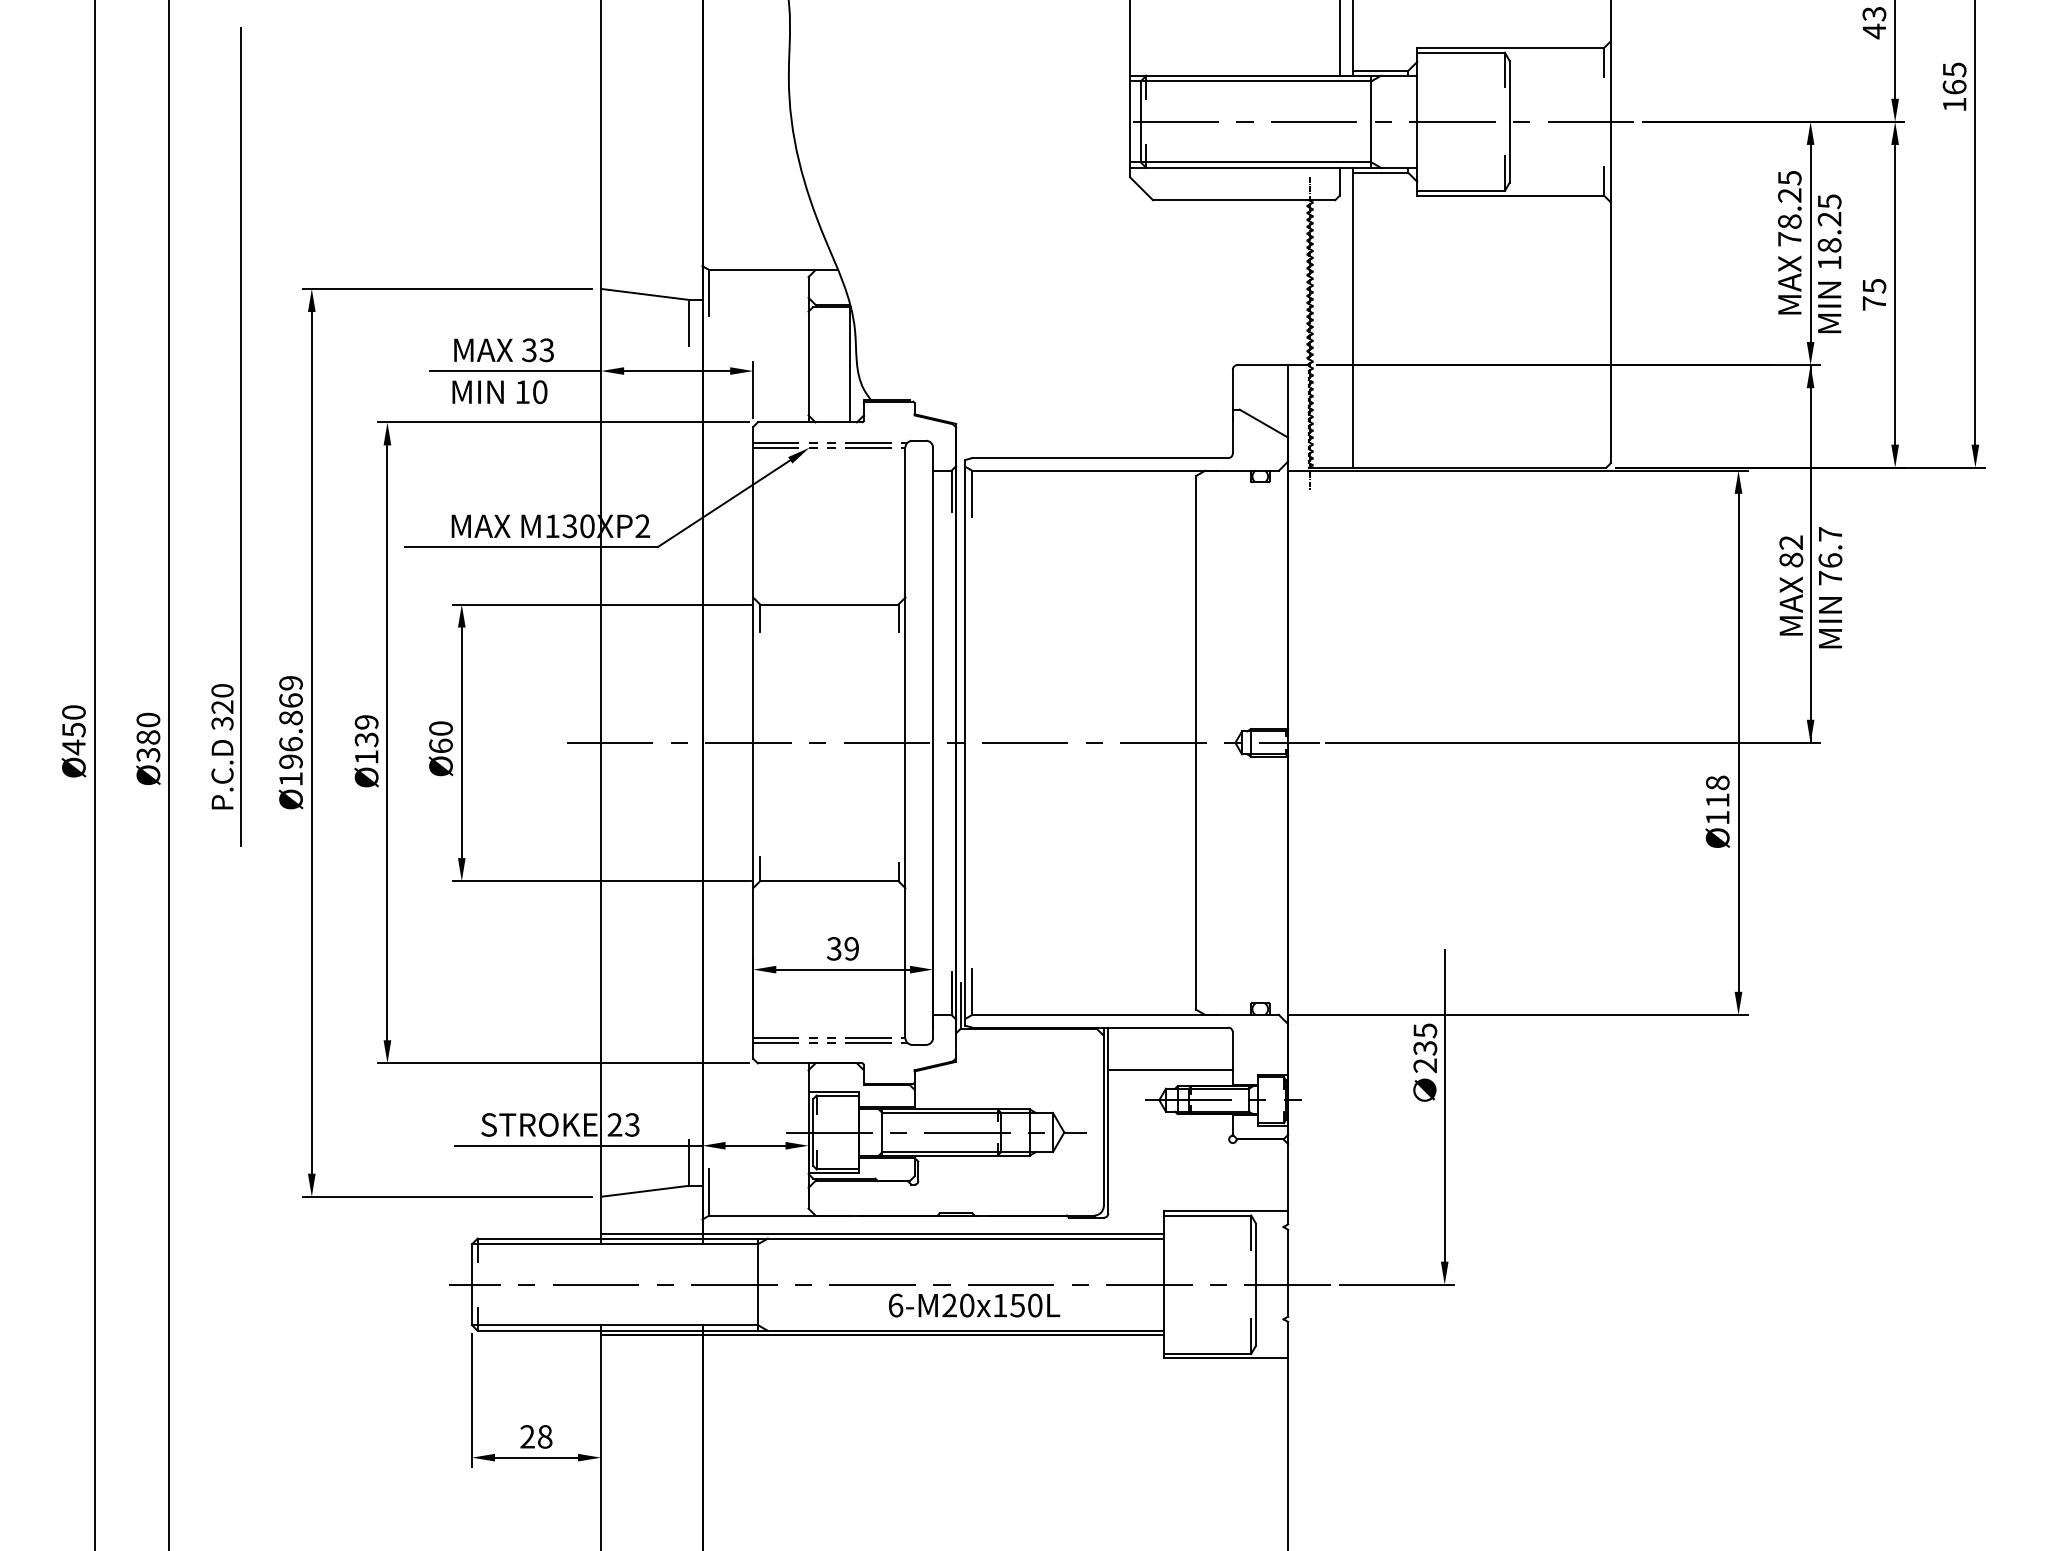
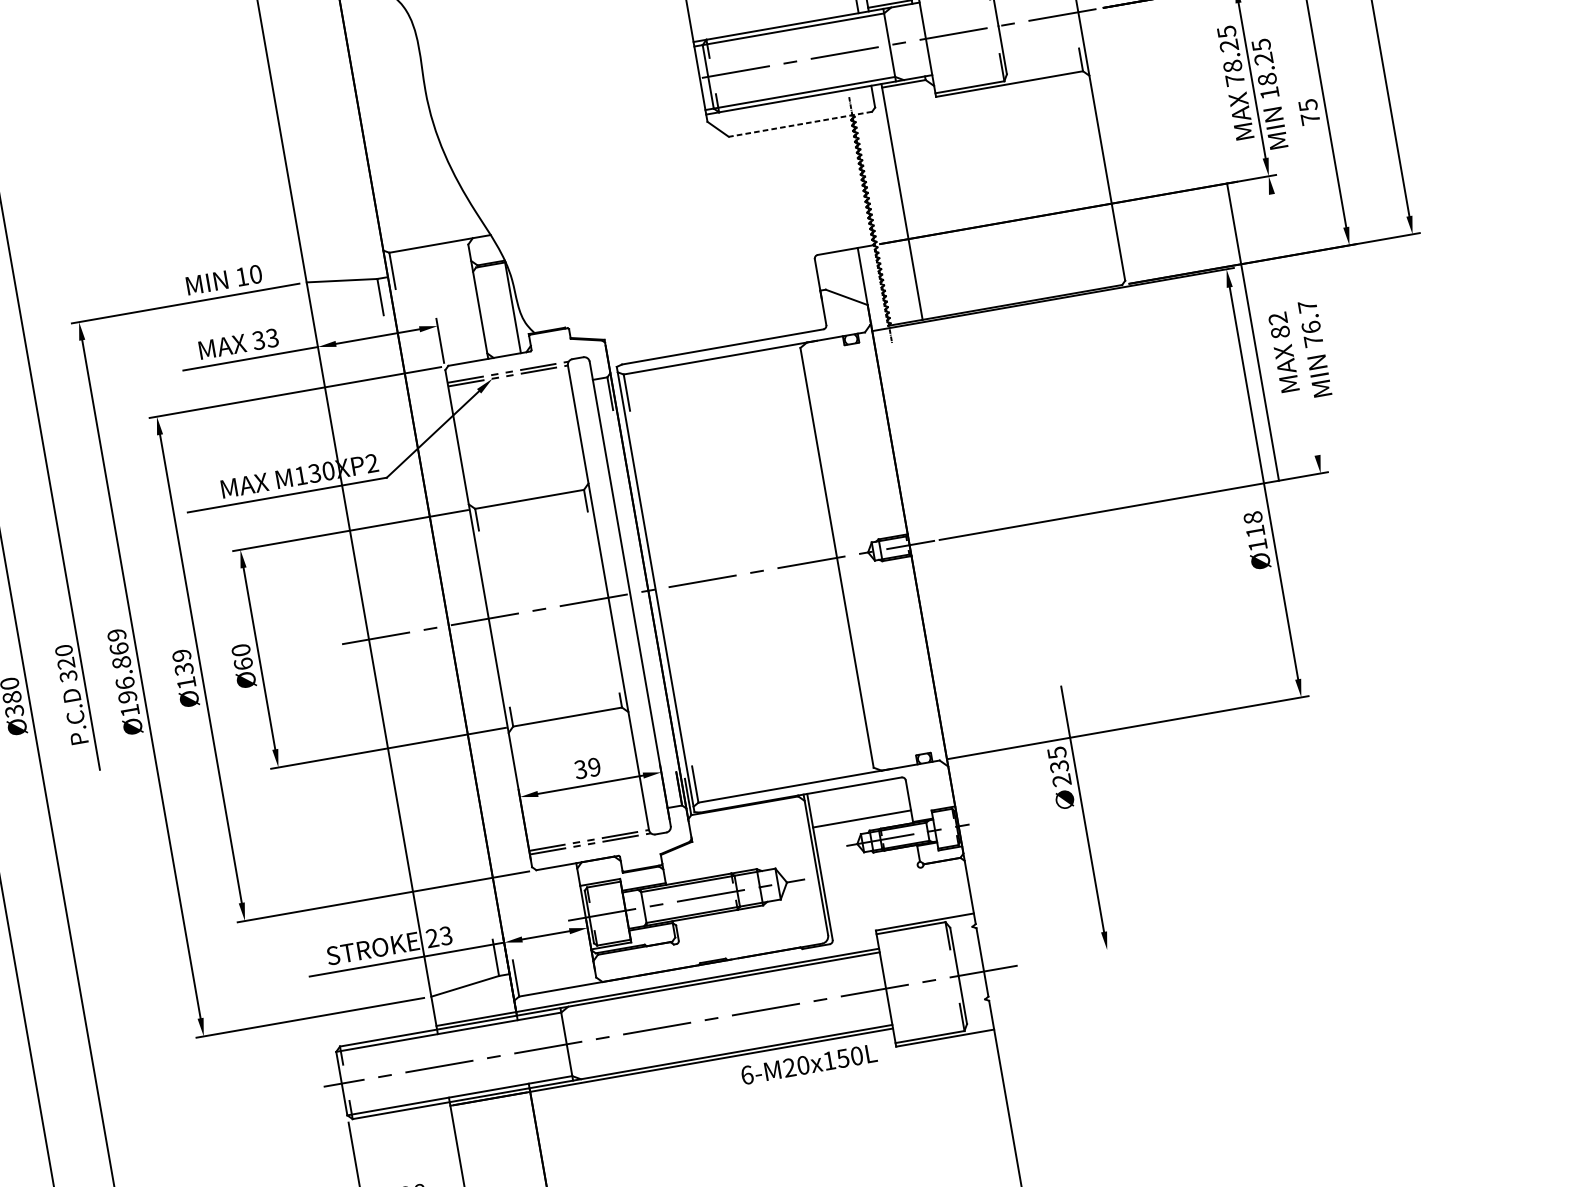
line: (1243, 200) -> (800, 124), solid -> dashed
text: (499, 392) -> (223, 280), moved
line: (1810, 553) -> (1252, 331), moved
line: (1396, 1284) -> (1069, 956), removed
text: (974, 1305) -> (809, 1064), moved

